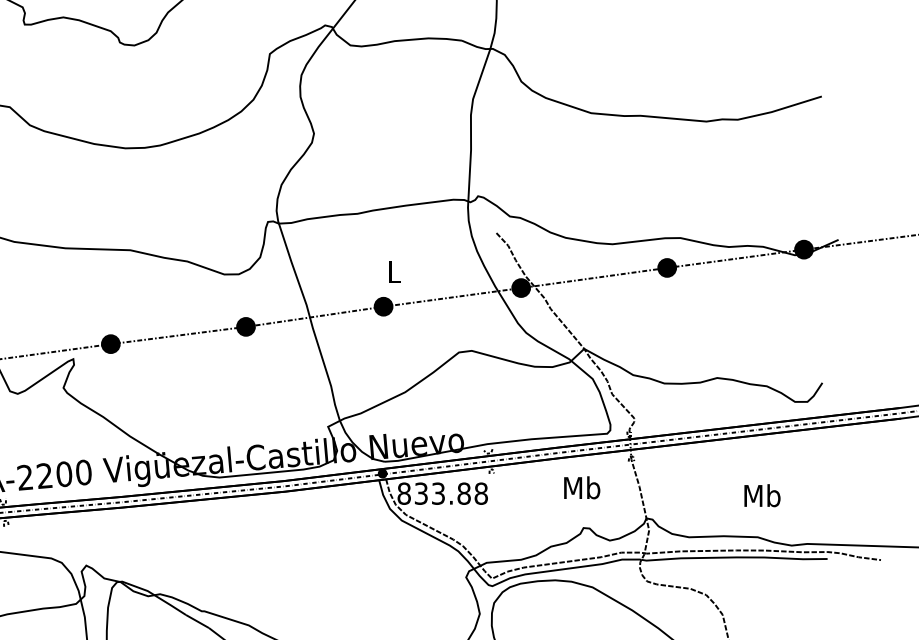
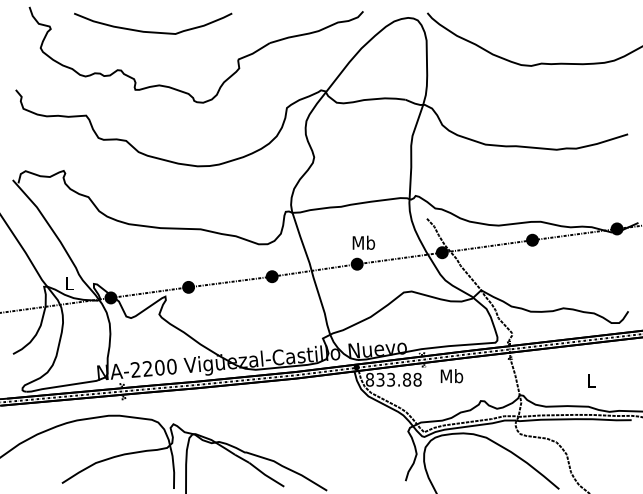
text: (393, 271) -> (363, 242), L -> Mb
text: (581, 488) -> (451, 376), moved
text: (762, 494) -> (591, 380), Mb -> L

